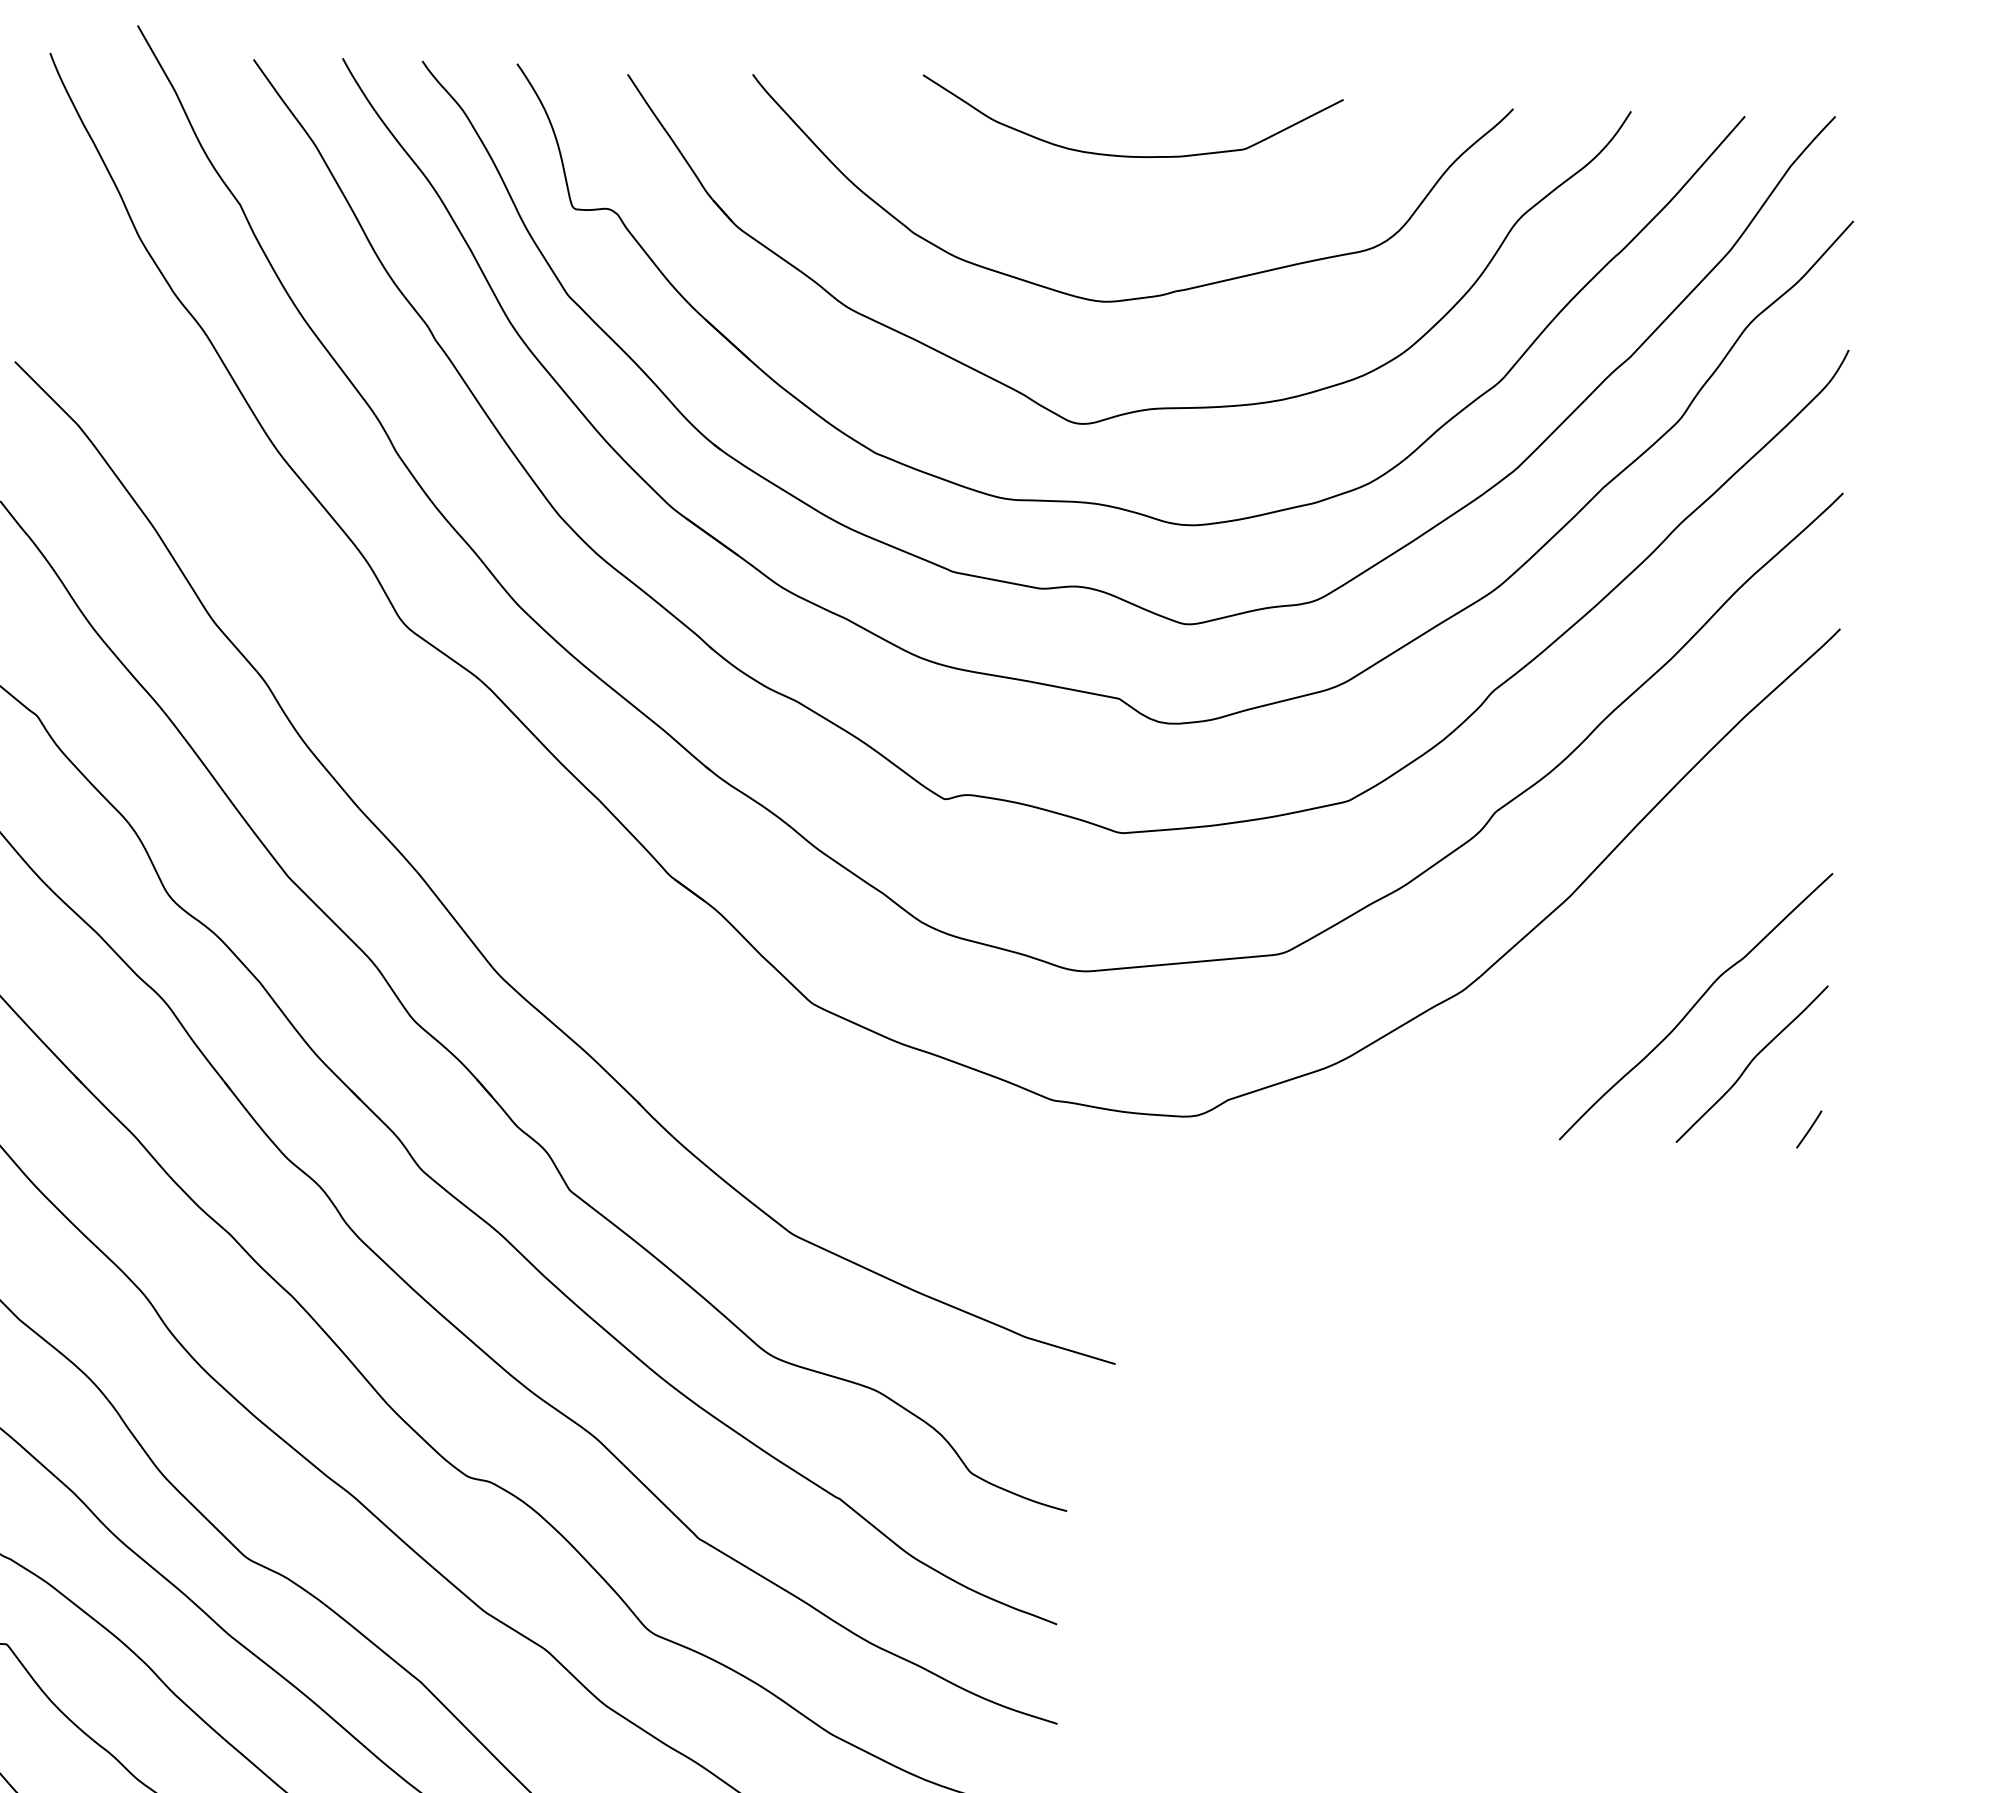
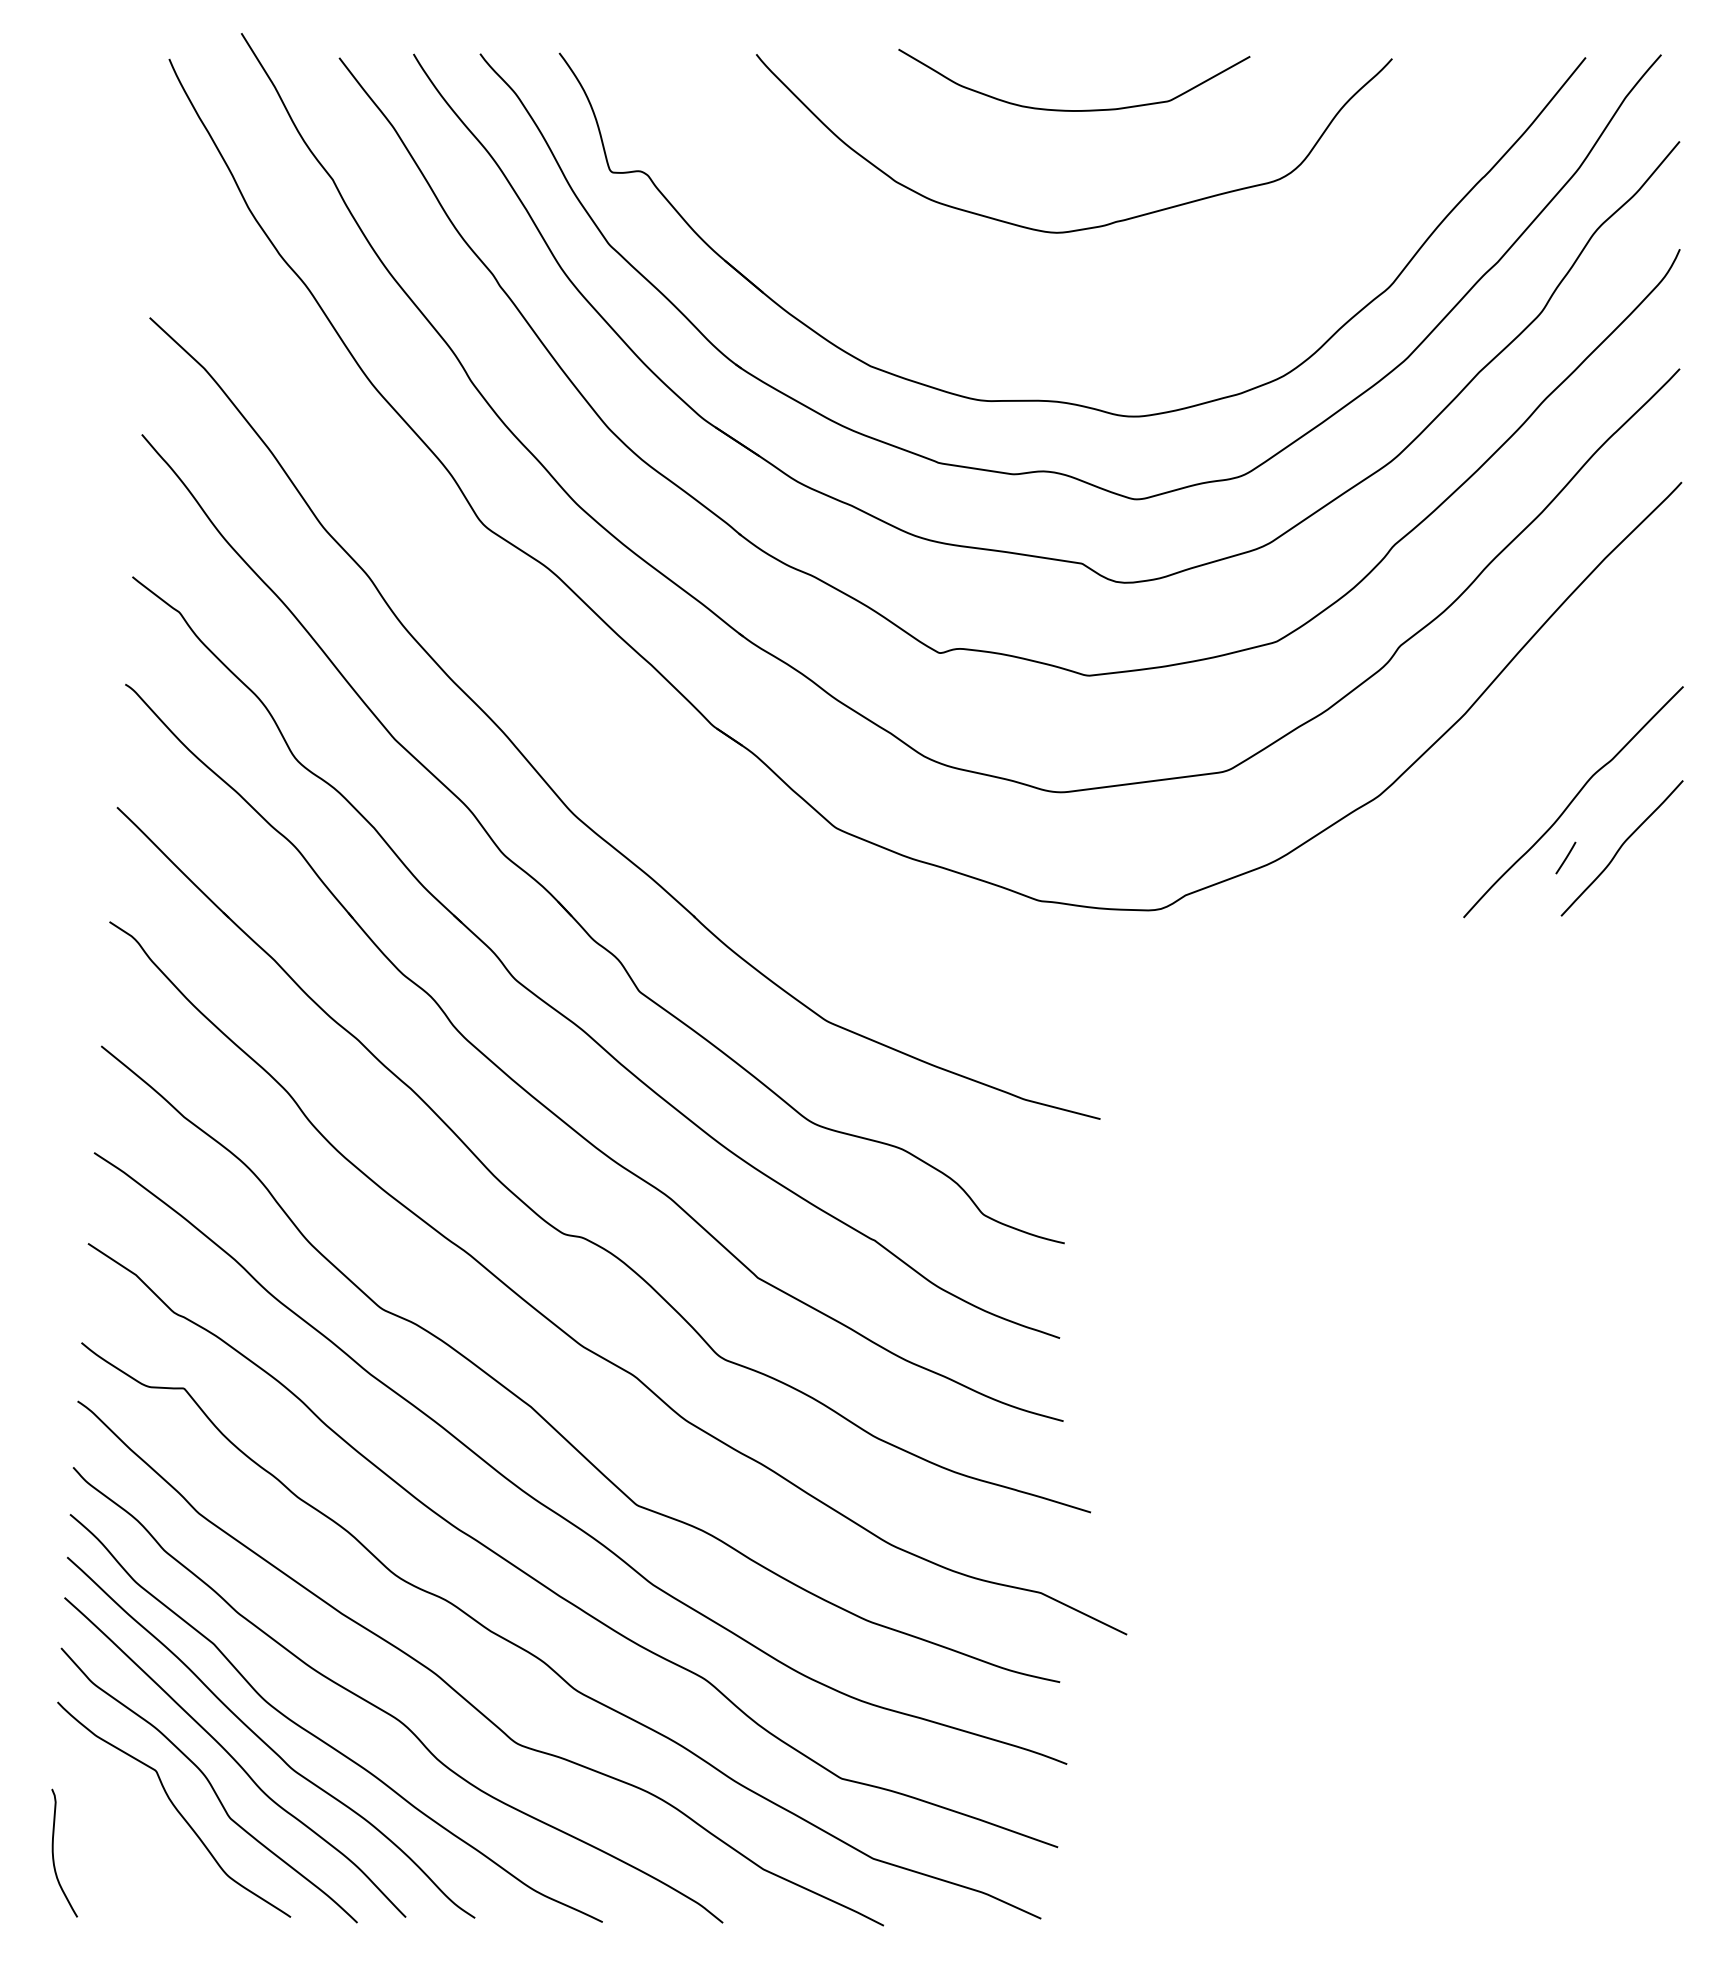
part: (1146, 408) -> (1095, 320), removed
line: (1808, 1128) -> (1565, 857), moved

